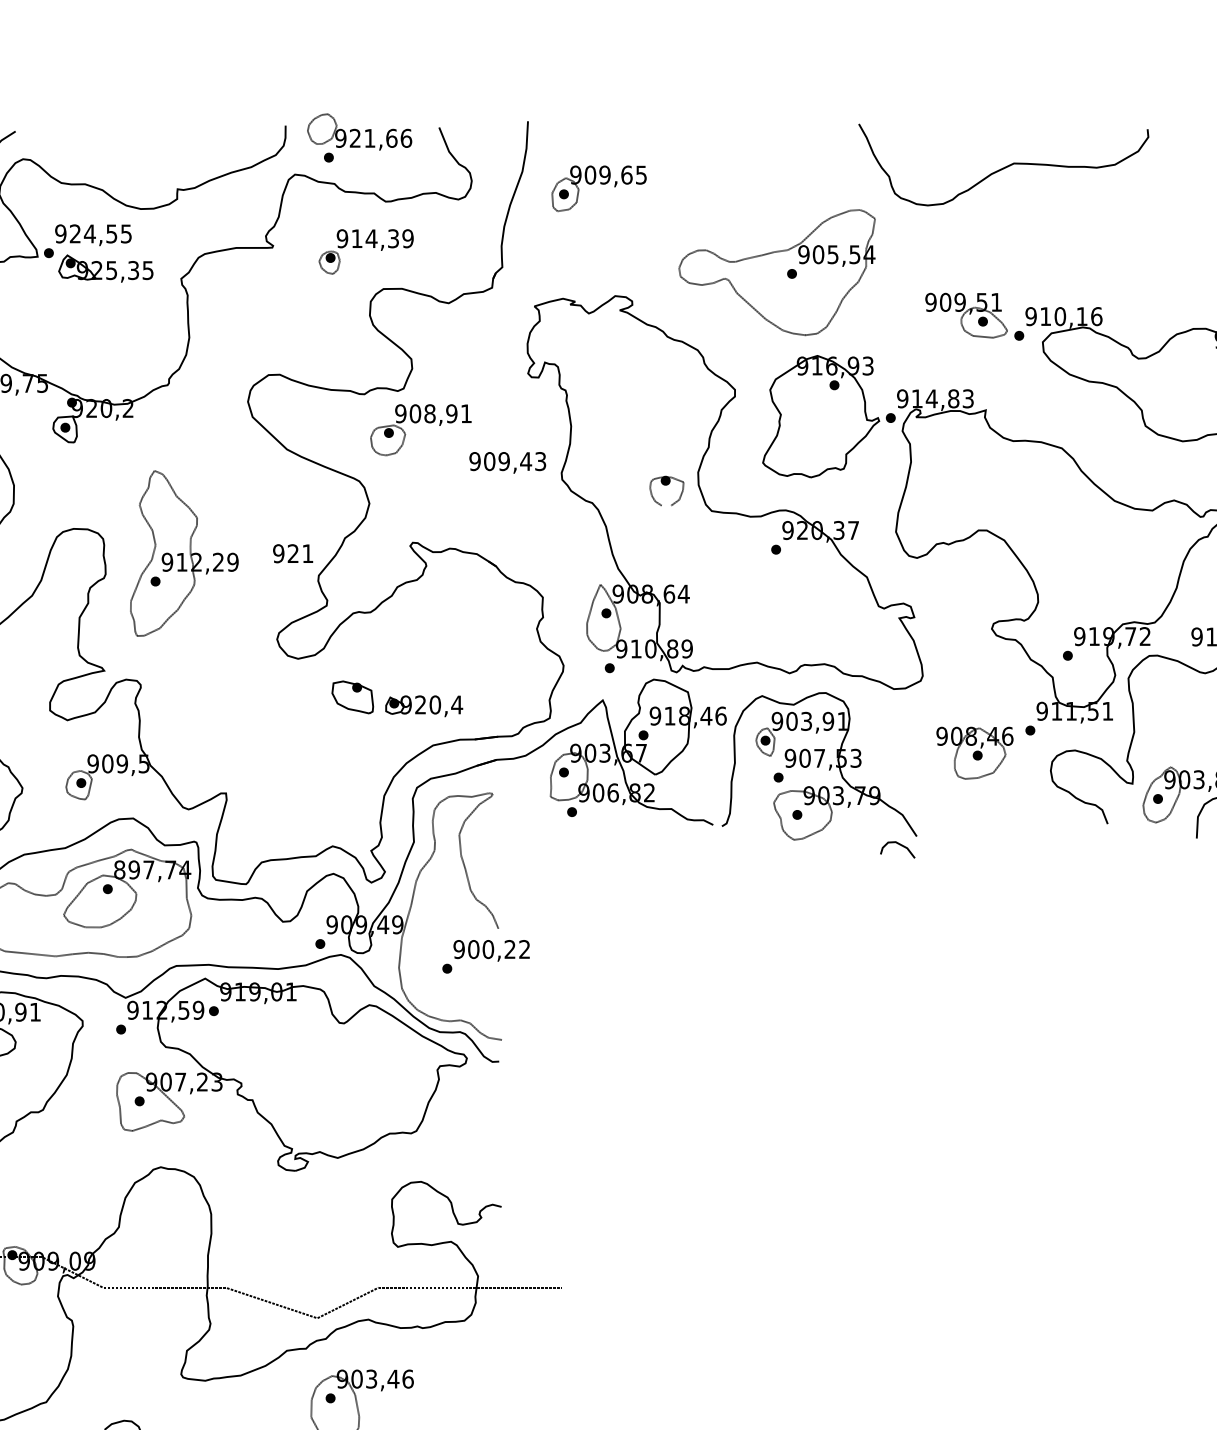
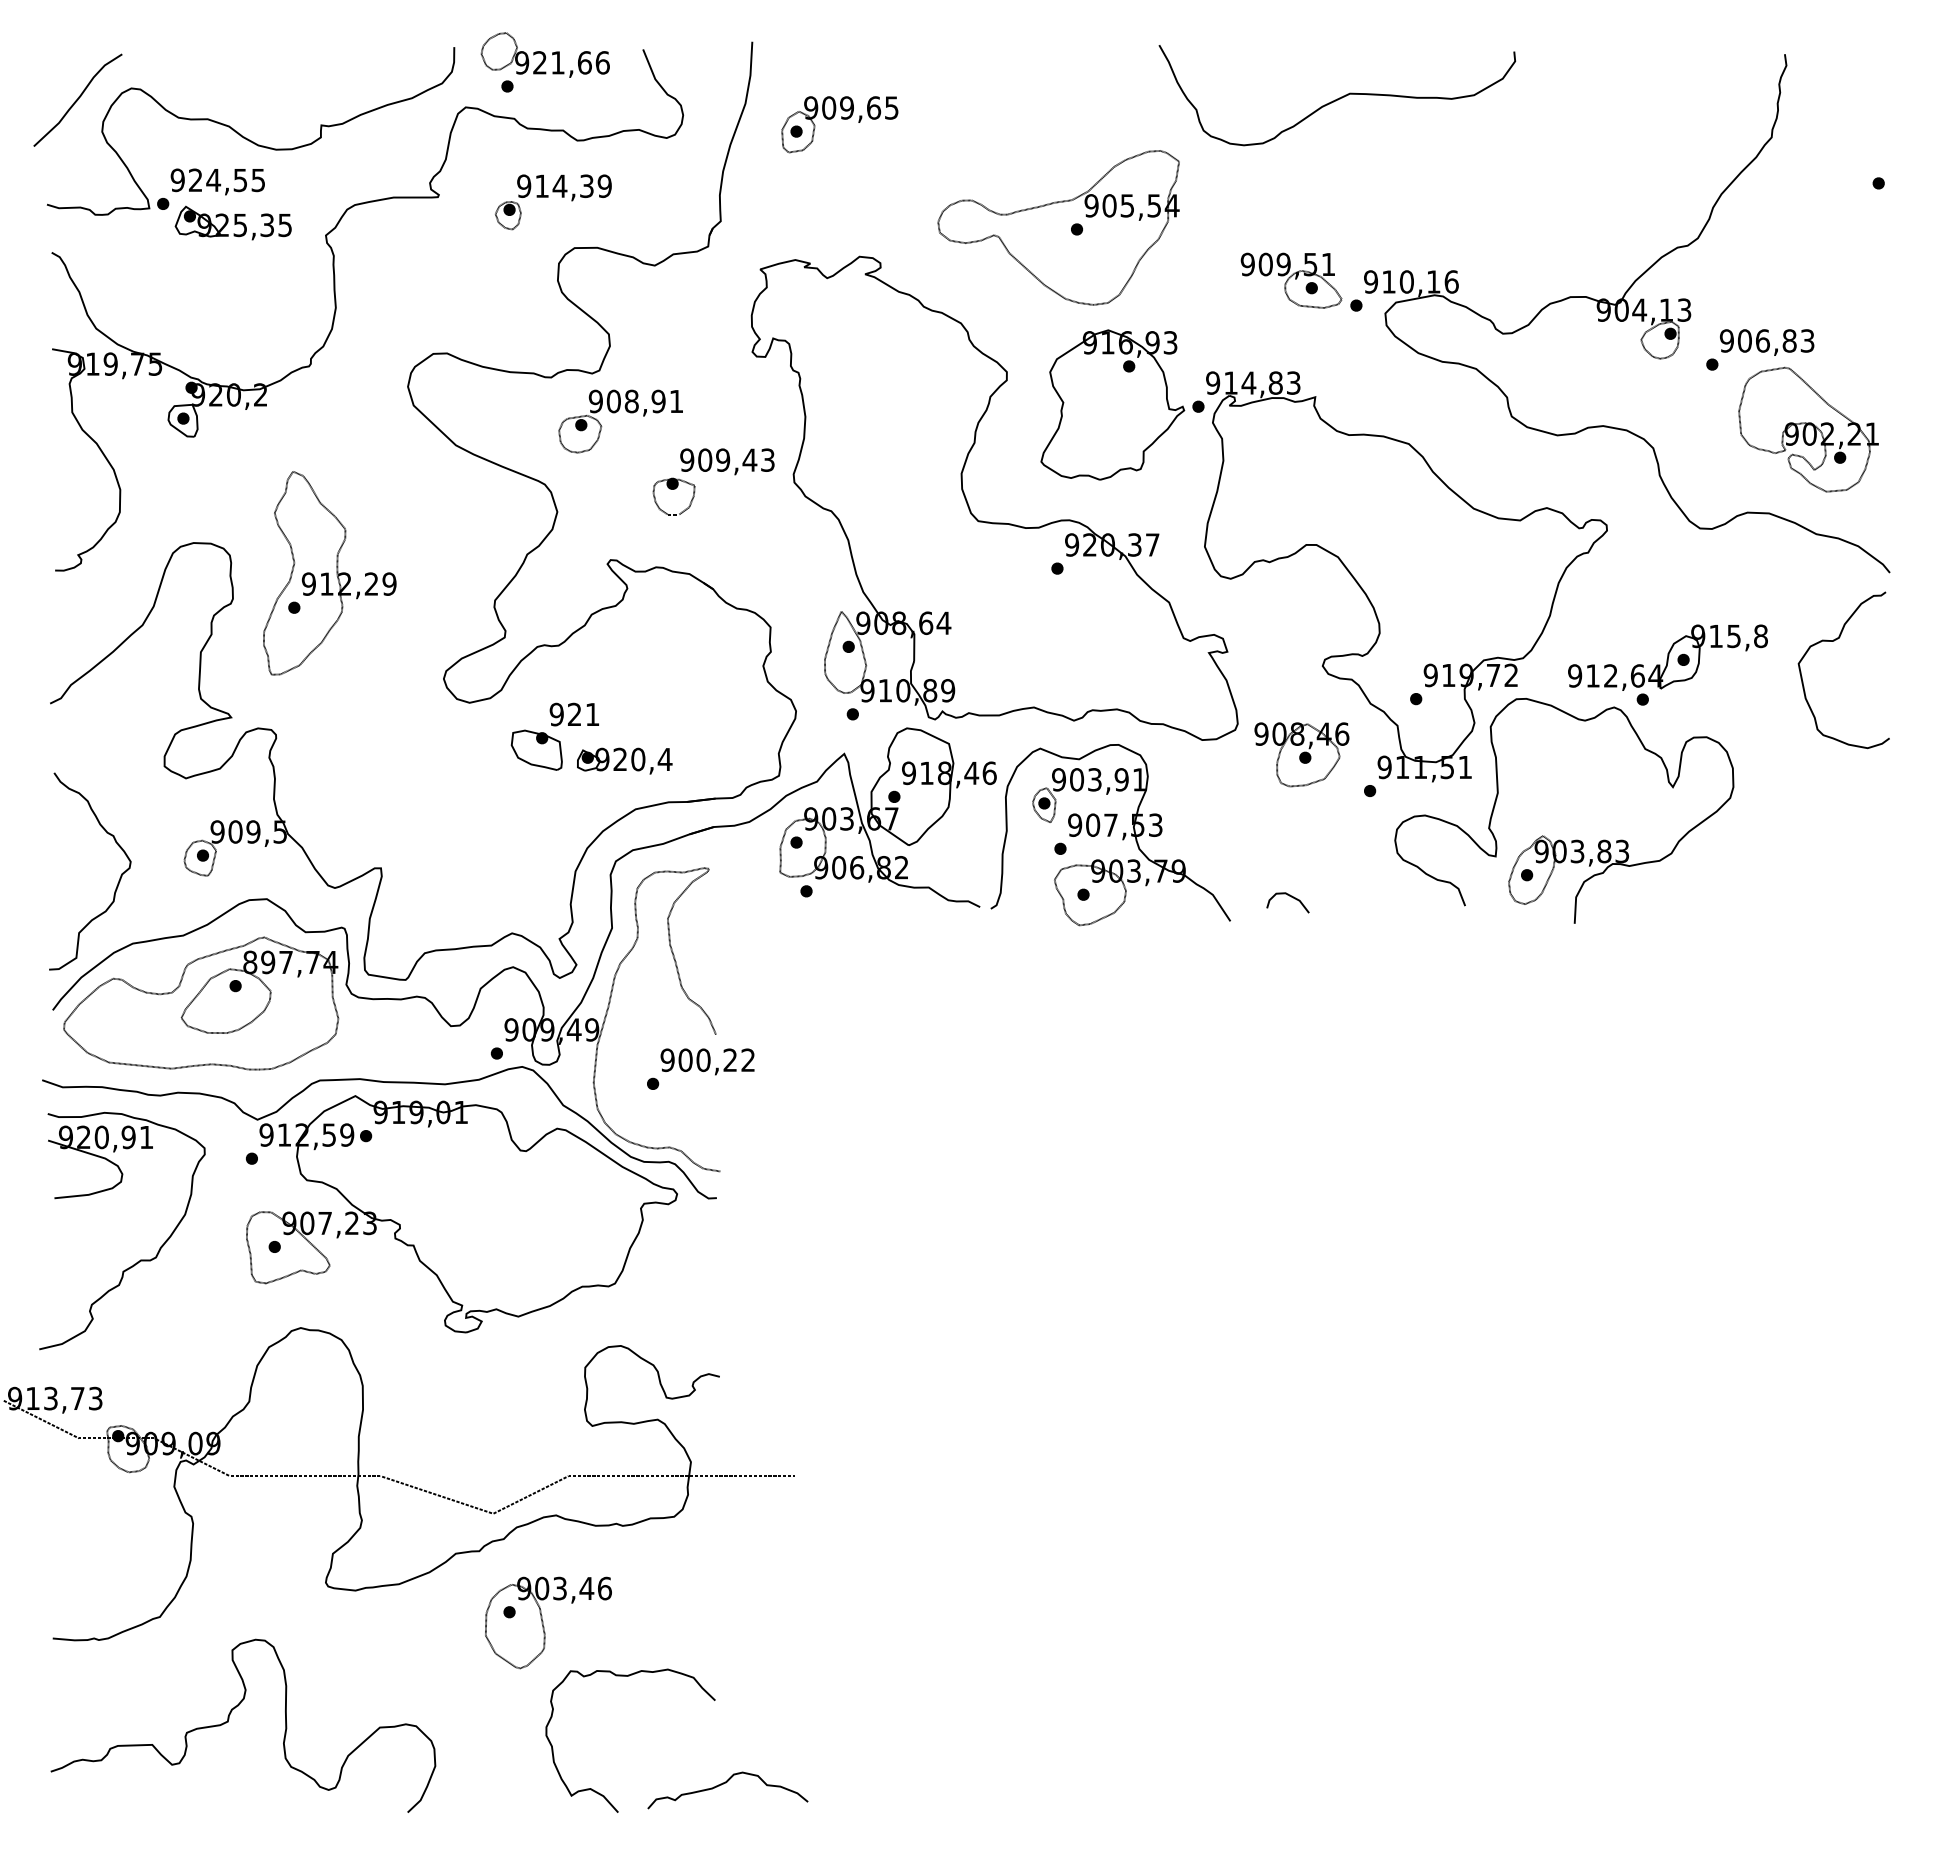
part: (666, 485) -> (673, 489), moved
text: (292, 553) -> (573, 714), moved
part: (974, 752) -> (1301, 754), moved
curve: (898, 844) -> (1289, 896), moved

